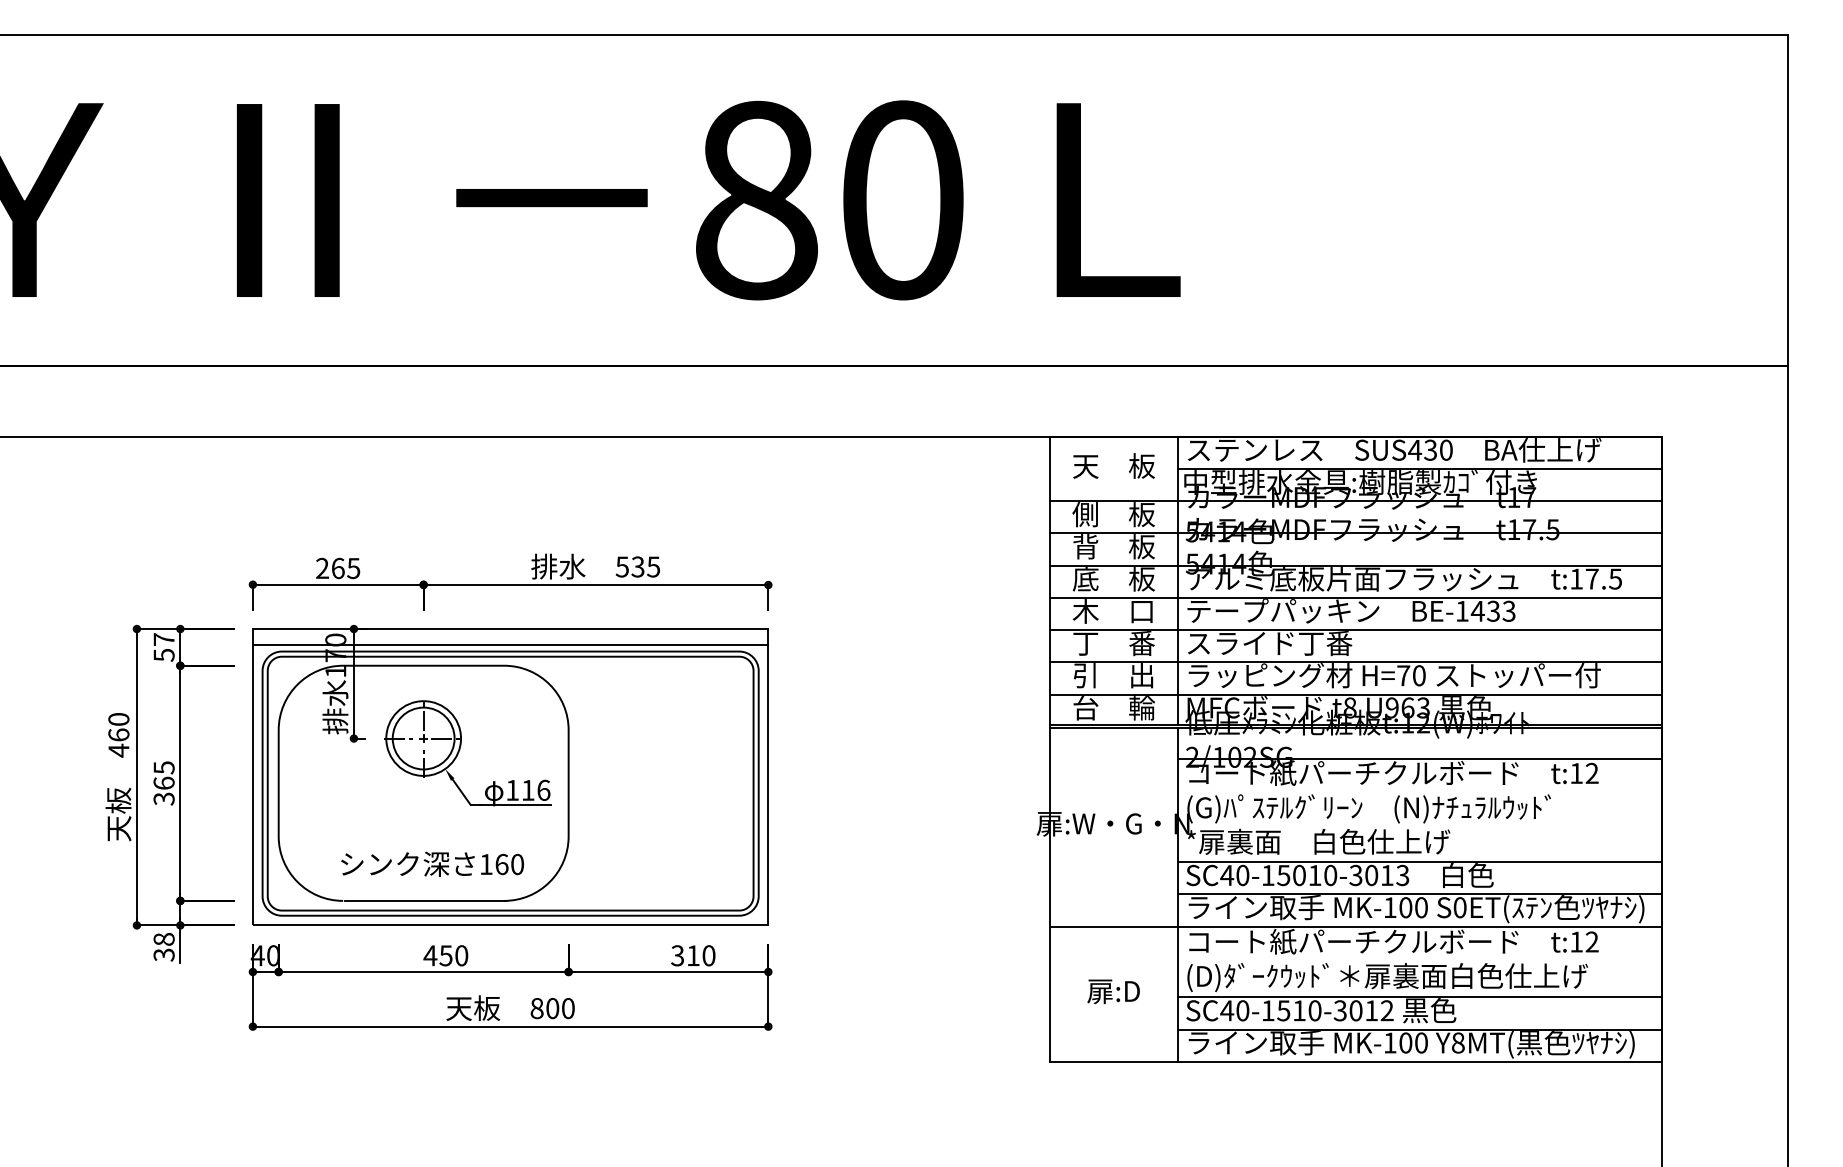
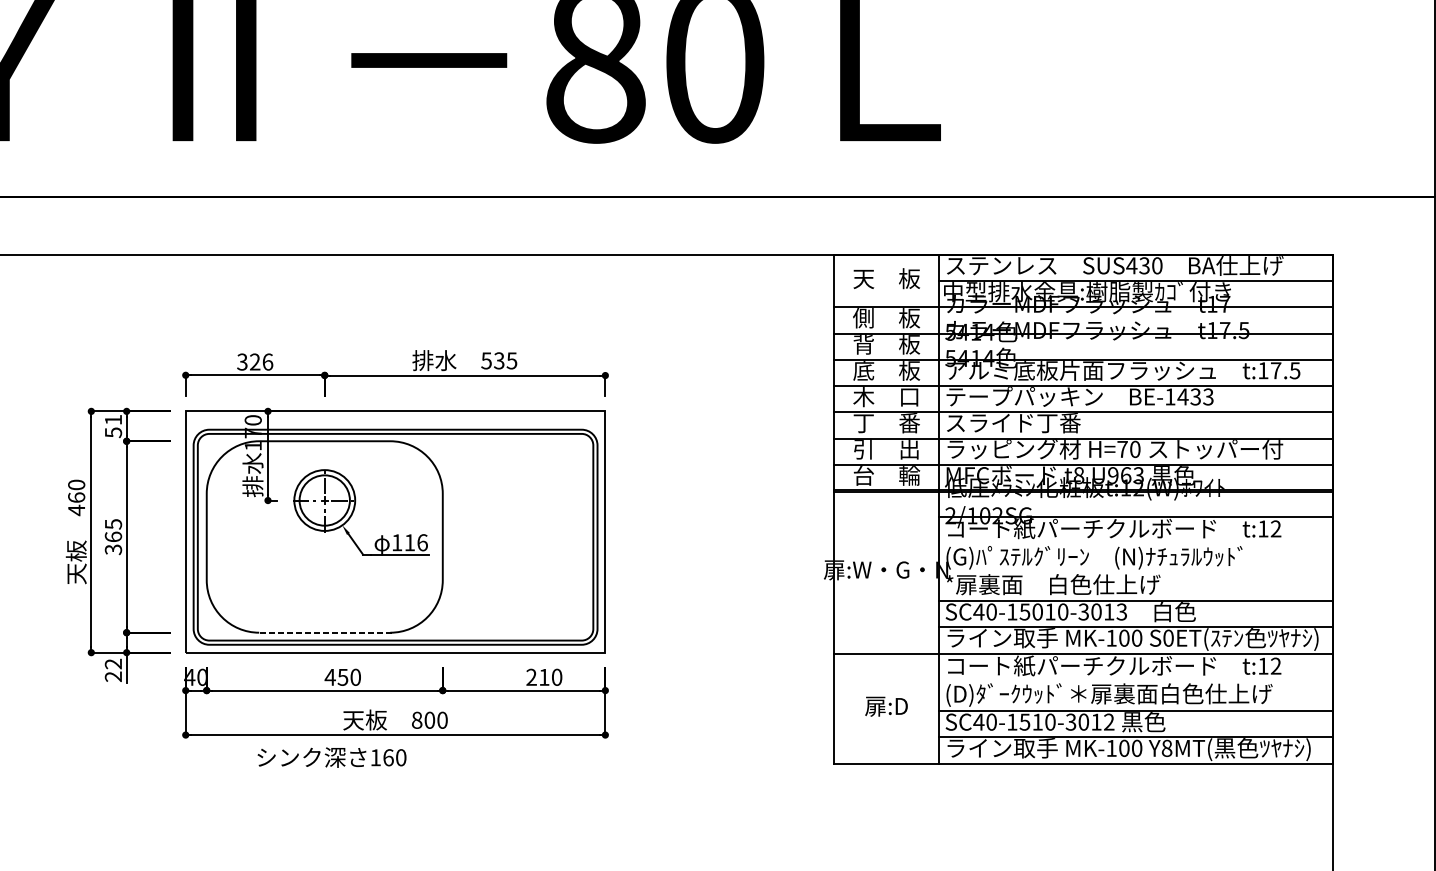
text: (337, 568) -> (254, 362), 265 -> 326
text: (163, 639) -> (112, 419), 57 -> 51
line: (510, 645) -> (395, 424), removed
text: (432, 863) -> (331, 756), moved
line: (425, 900) -> (326, 632), solid -> dashed
text: (163, 946) -> (112, 669), 38 -> 22
text: (677, 955) -> (531, 677), 310 -> 210

